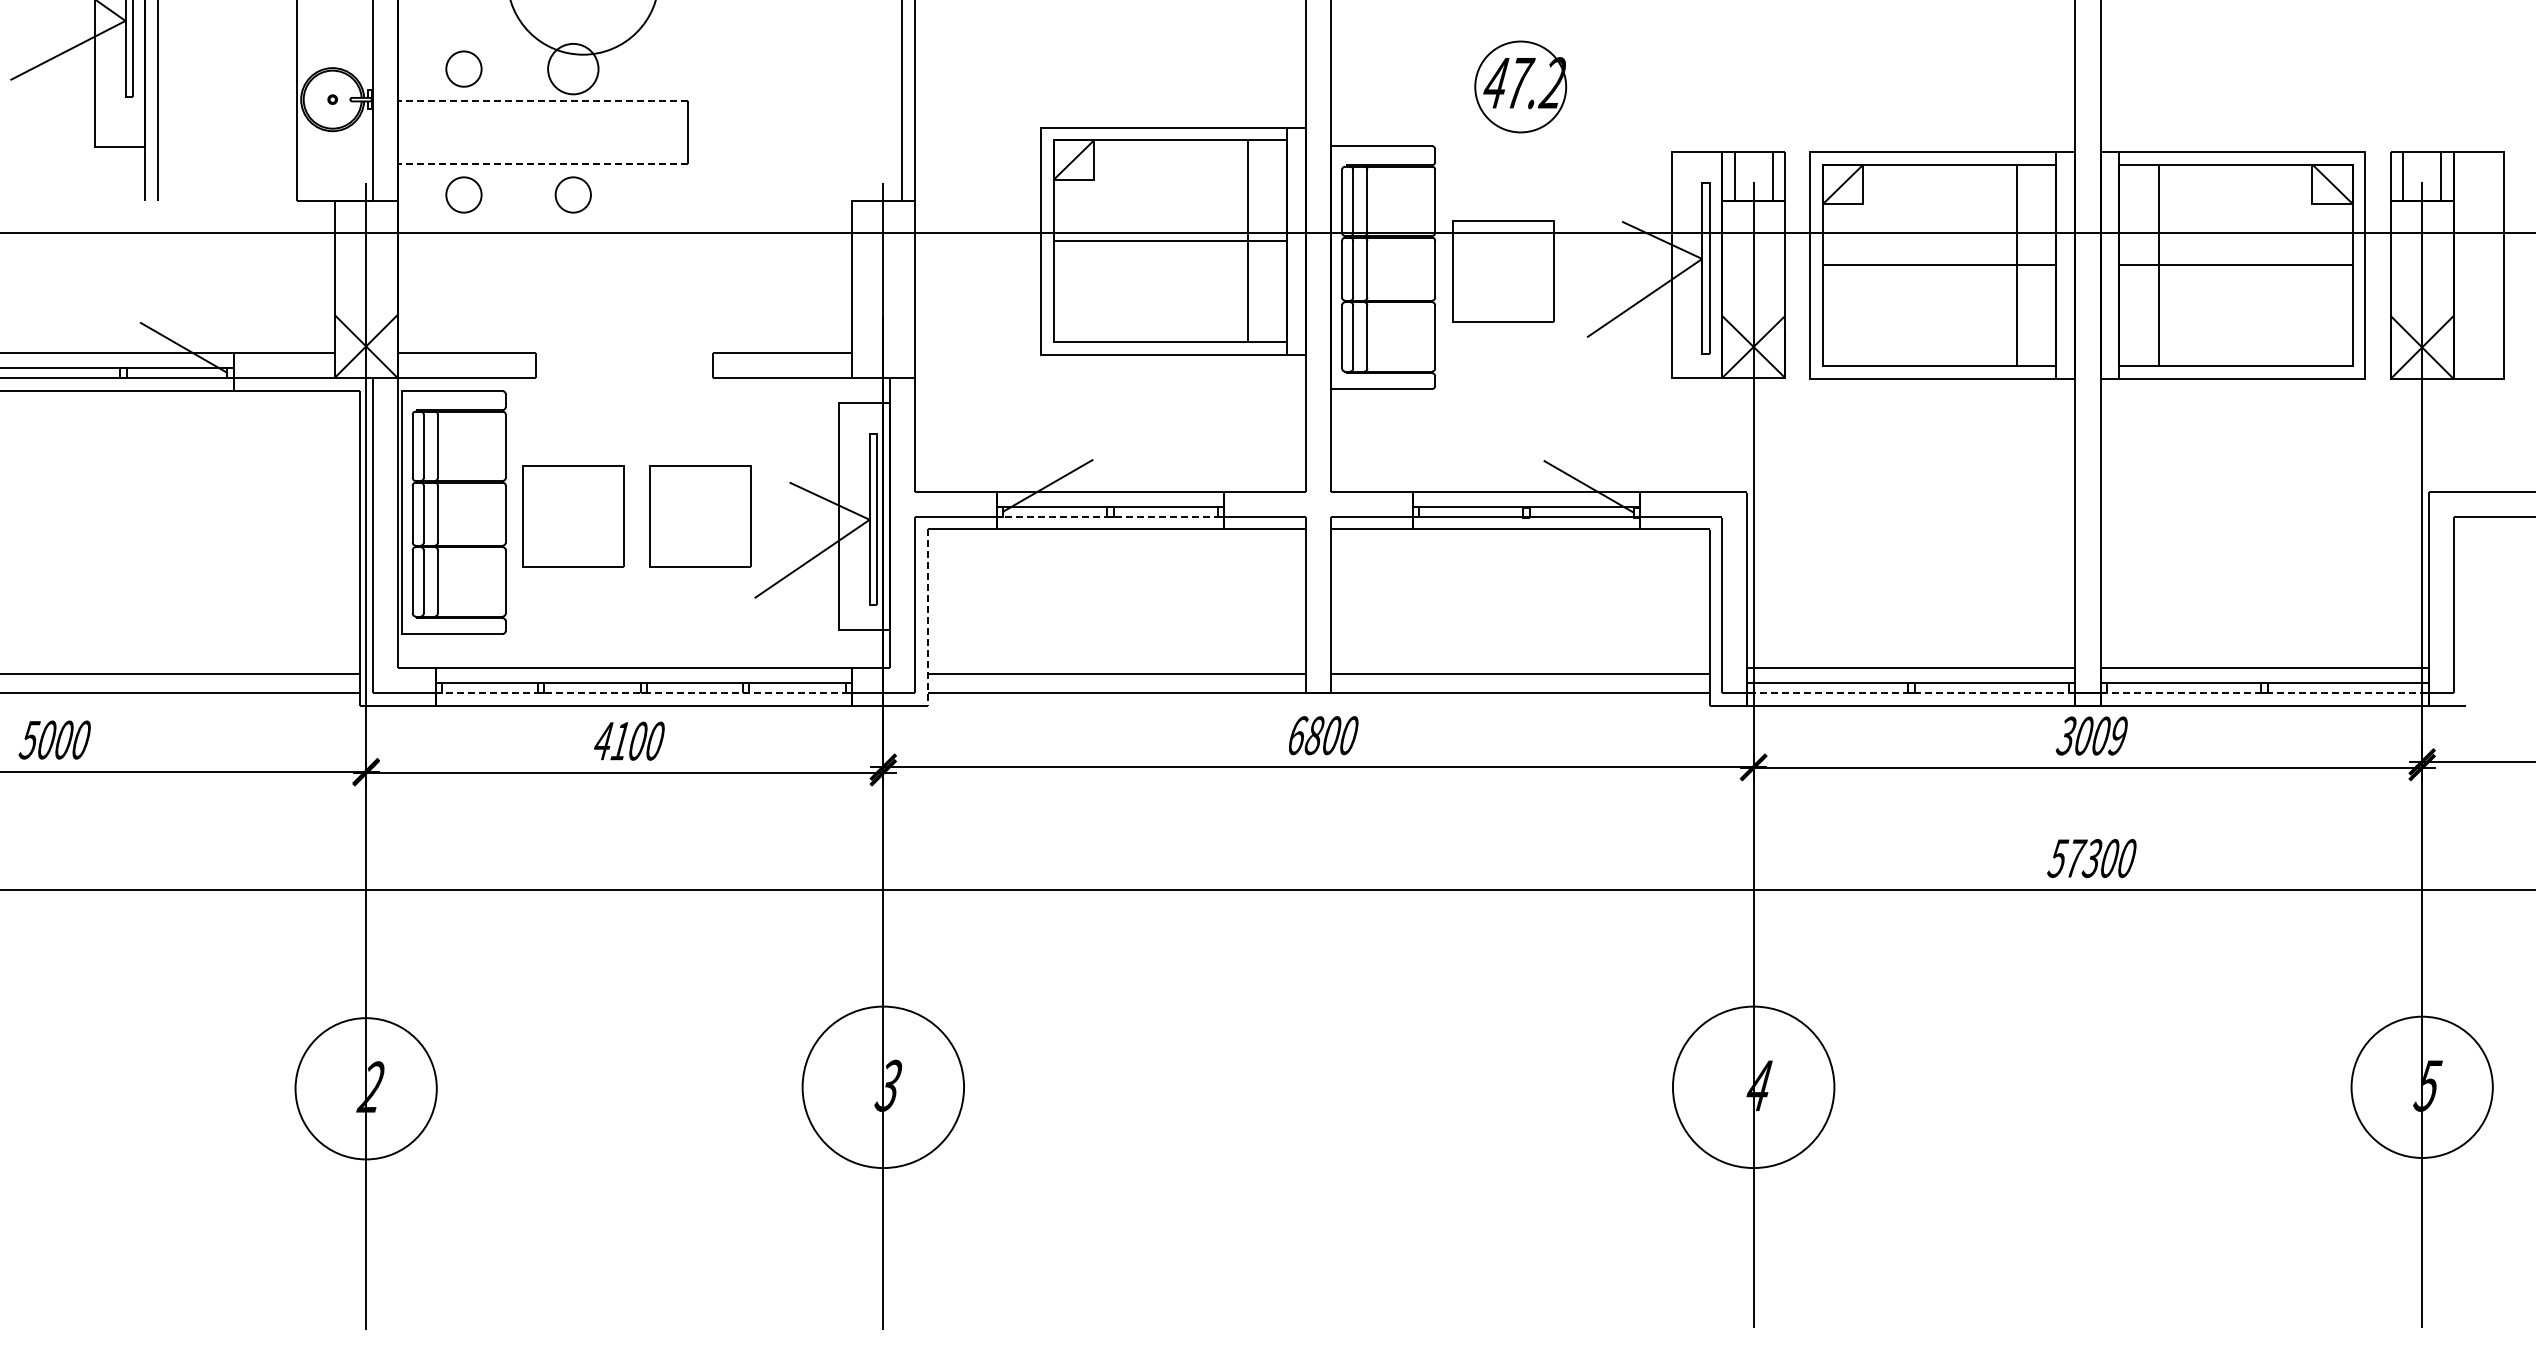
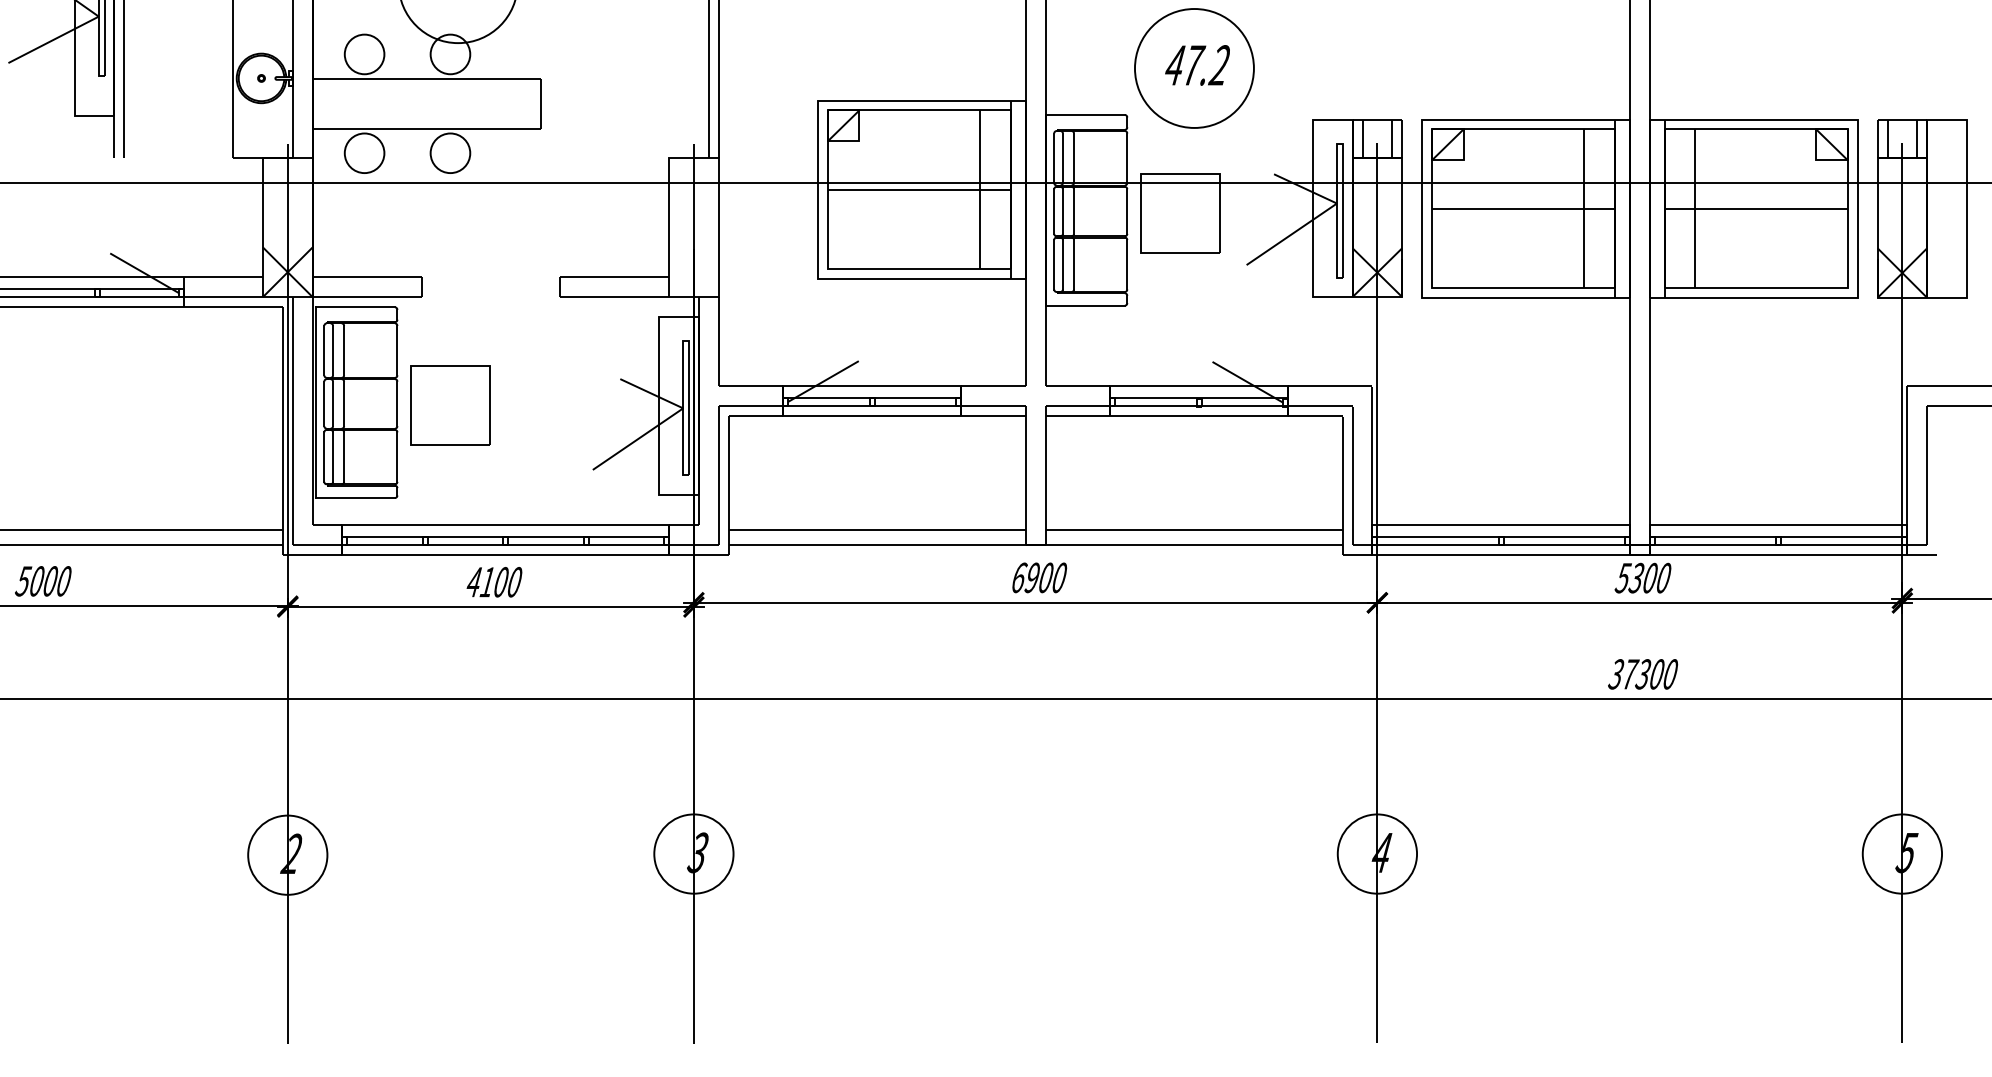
circle: (463, 68) -> (364, 53), size x1.43
circle: (1520, 86) -> (1194, 68), size x1.67
line: (542, 100) -> (426, 79), dashed -> solid
line: (542, 163) -> (426, 128), dashed -> solid
circle: (463, 194) -> (364, 152), size x1.43
circle: (573, 194) -> (450, 152), size x1.43
part: (700, 516) -> (550, 405), removed
line: (1108, 516) -> (870, 405), dashed -> solid
line: (927, 618) -> (728, 485), dashed -> solid
line: (643, 693) -> (505, 544), dashed -> solid
line: (1911, 693) -> (1501, 544), dashed -> solid
line: (2264, 693) -> (1778, 544), dashed -> solid
text: (1314, 735) -> (1032, 577), 6800 -> 6900
text: (2091, 735) -> (1642, 577), 3009 -> 5300
text: (2058, 857) -> (1616, 673), 57300 -> 37300
circle: (882, 1086) -> (693, 853), size x0.62
circle: (1753, 1086) -> (1377, 853), size x0.62
circle: (2421, 1086) -> (1901, 853), size x0.71
circle: (365, 1088) -> (287, 854), size x0.71

